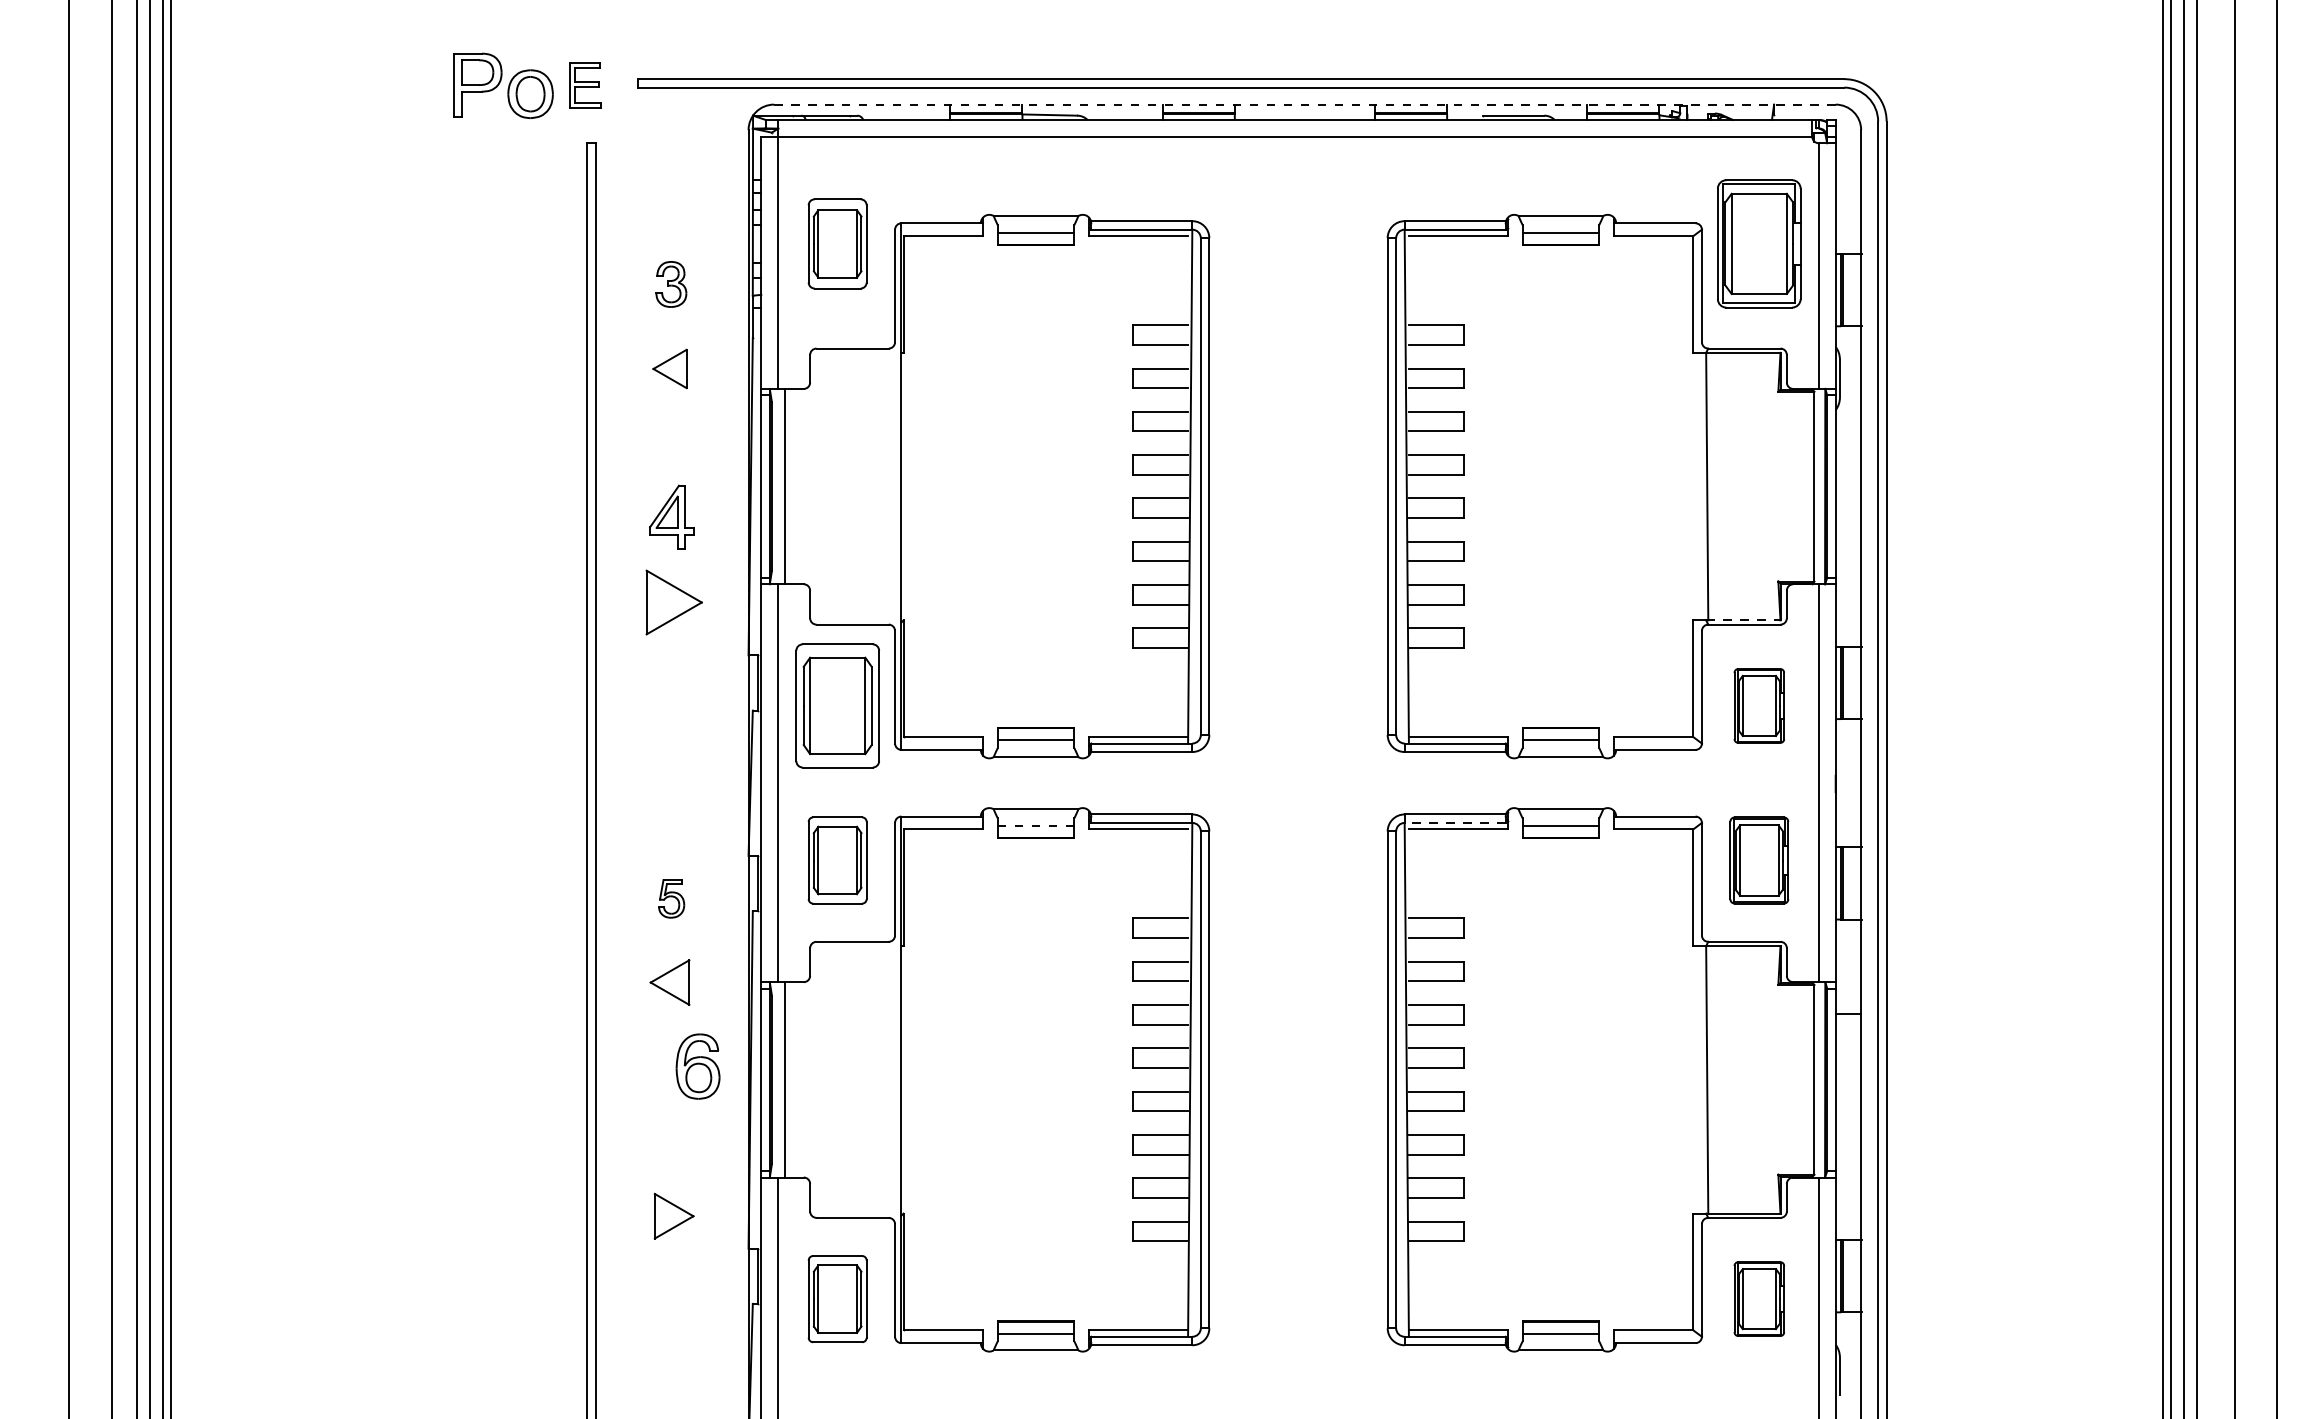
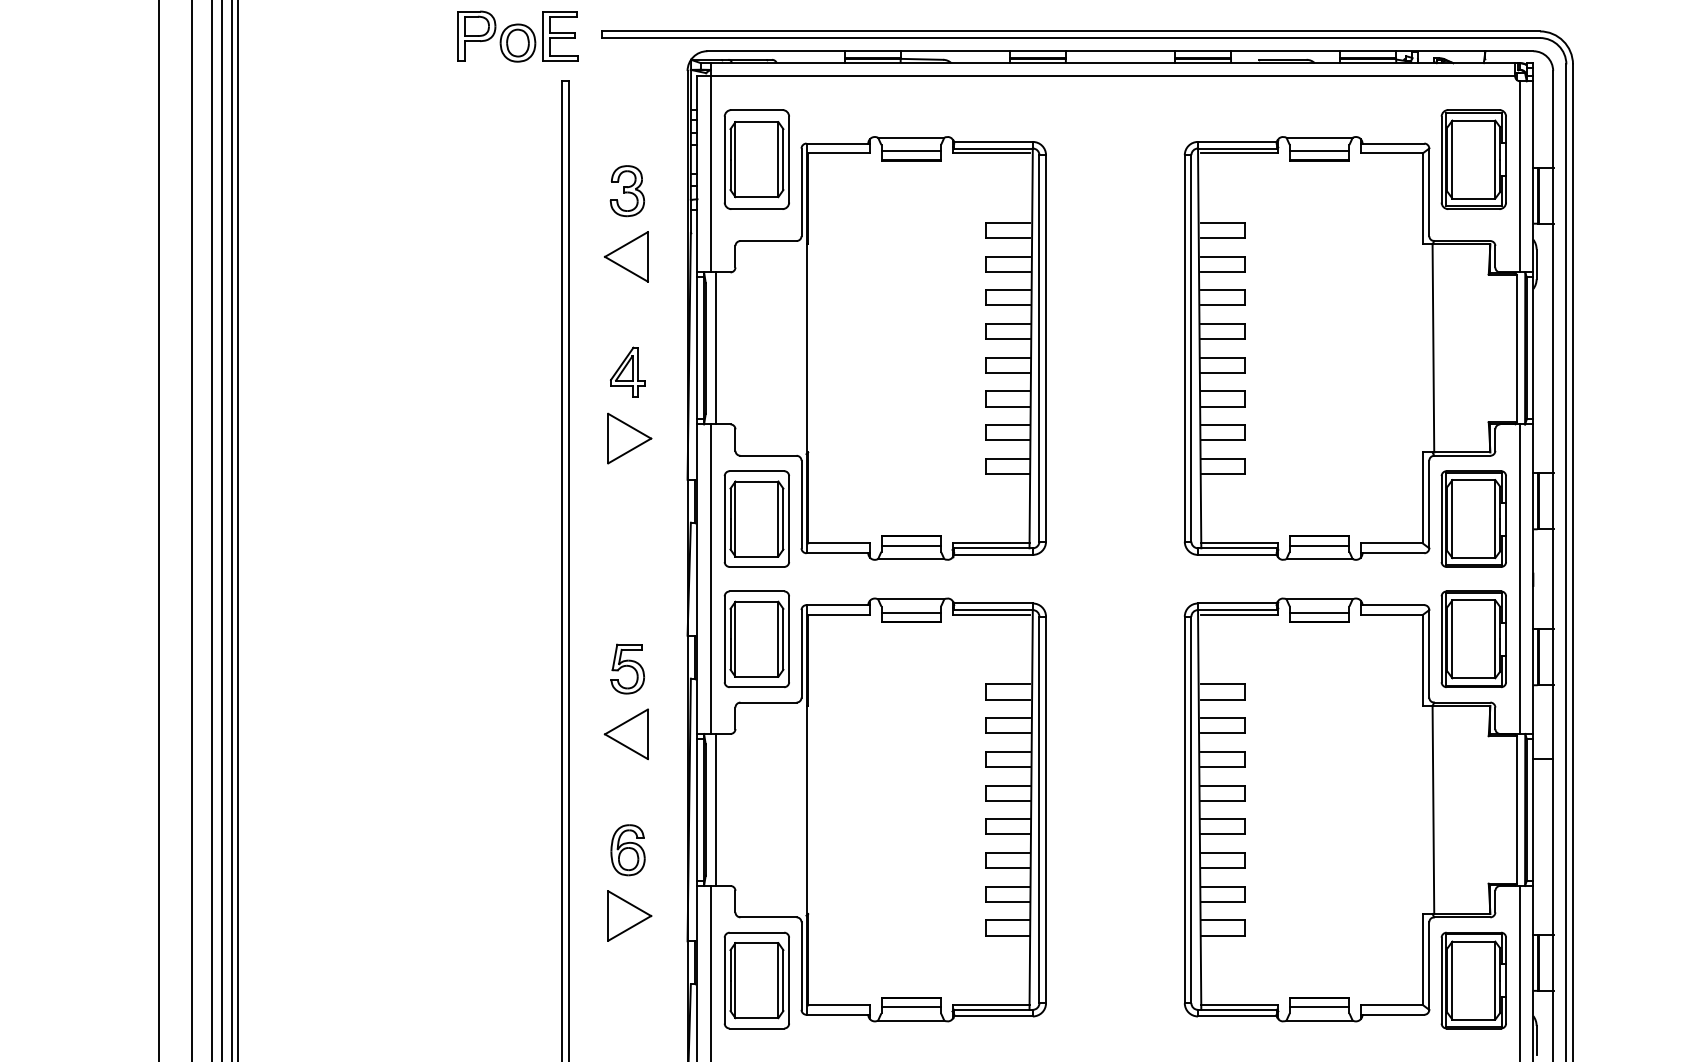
part: (584, 85) -> (559, 36), size x1.43
line: (1304, 104) -> (1120, 51), dashed -> solid
part: (837, 243) -> (756, 159), size x1.43
part: (671, 284) -> (627, 191), size x1.43
part: (669, 368) -> (626, 256), size x1.67
line: (1743, 620) -> (1461, 452), dashed -> solid
part: (1759, 705) -> (1474, 518), size x1.67
line: (1455, 822) -> (1237, 609), dashed -> solid
line: (1035, 826) -> (910, 612), dashed -> solid
part: (837, 860) -> (756, 639), size x1.43
part: (1759, 860) -> (1474, 639), size x1.43
part: (671, 898) -> (627, 668), size x1.67
part: (669, 982) -> (626, 734), size x1.43
part: (697, 1066) -> (627, 850), moved
part: (673, 1216) -> (629, 916), size x1.43
part: (837, 1298) -> (756, 980), size x1.43
part: (1759, 1298) -> (1474, 980), size x1.67

